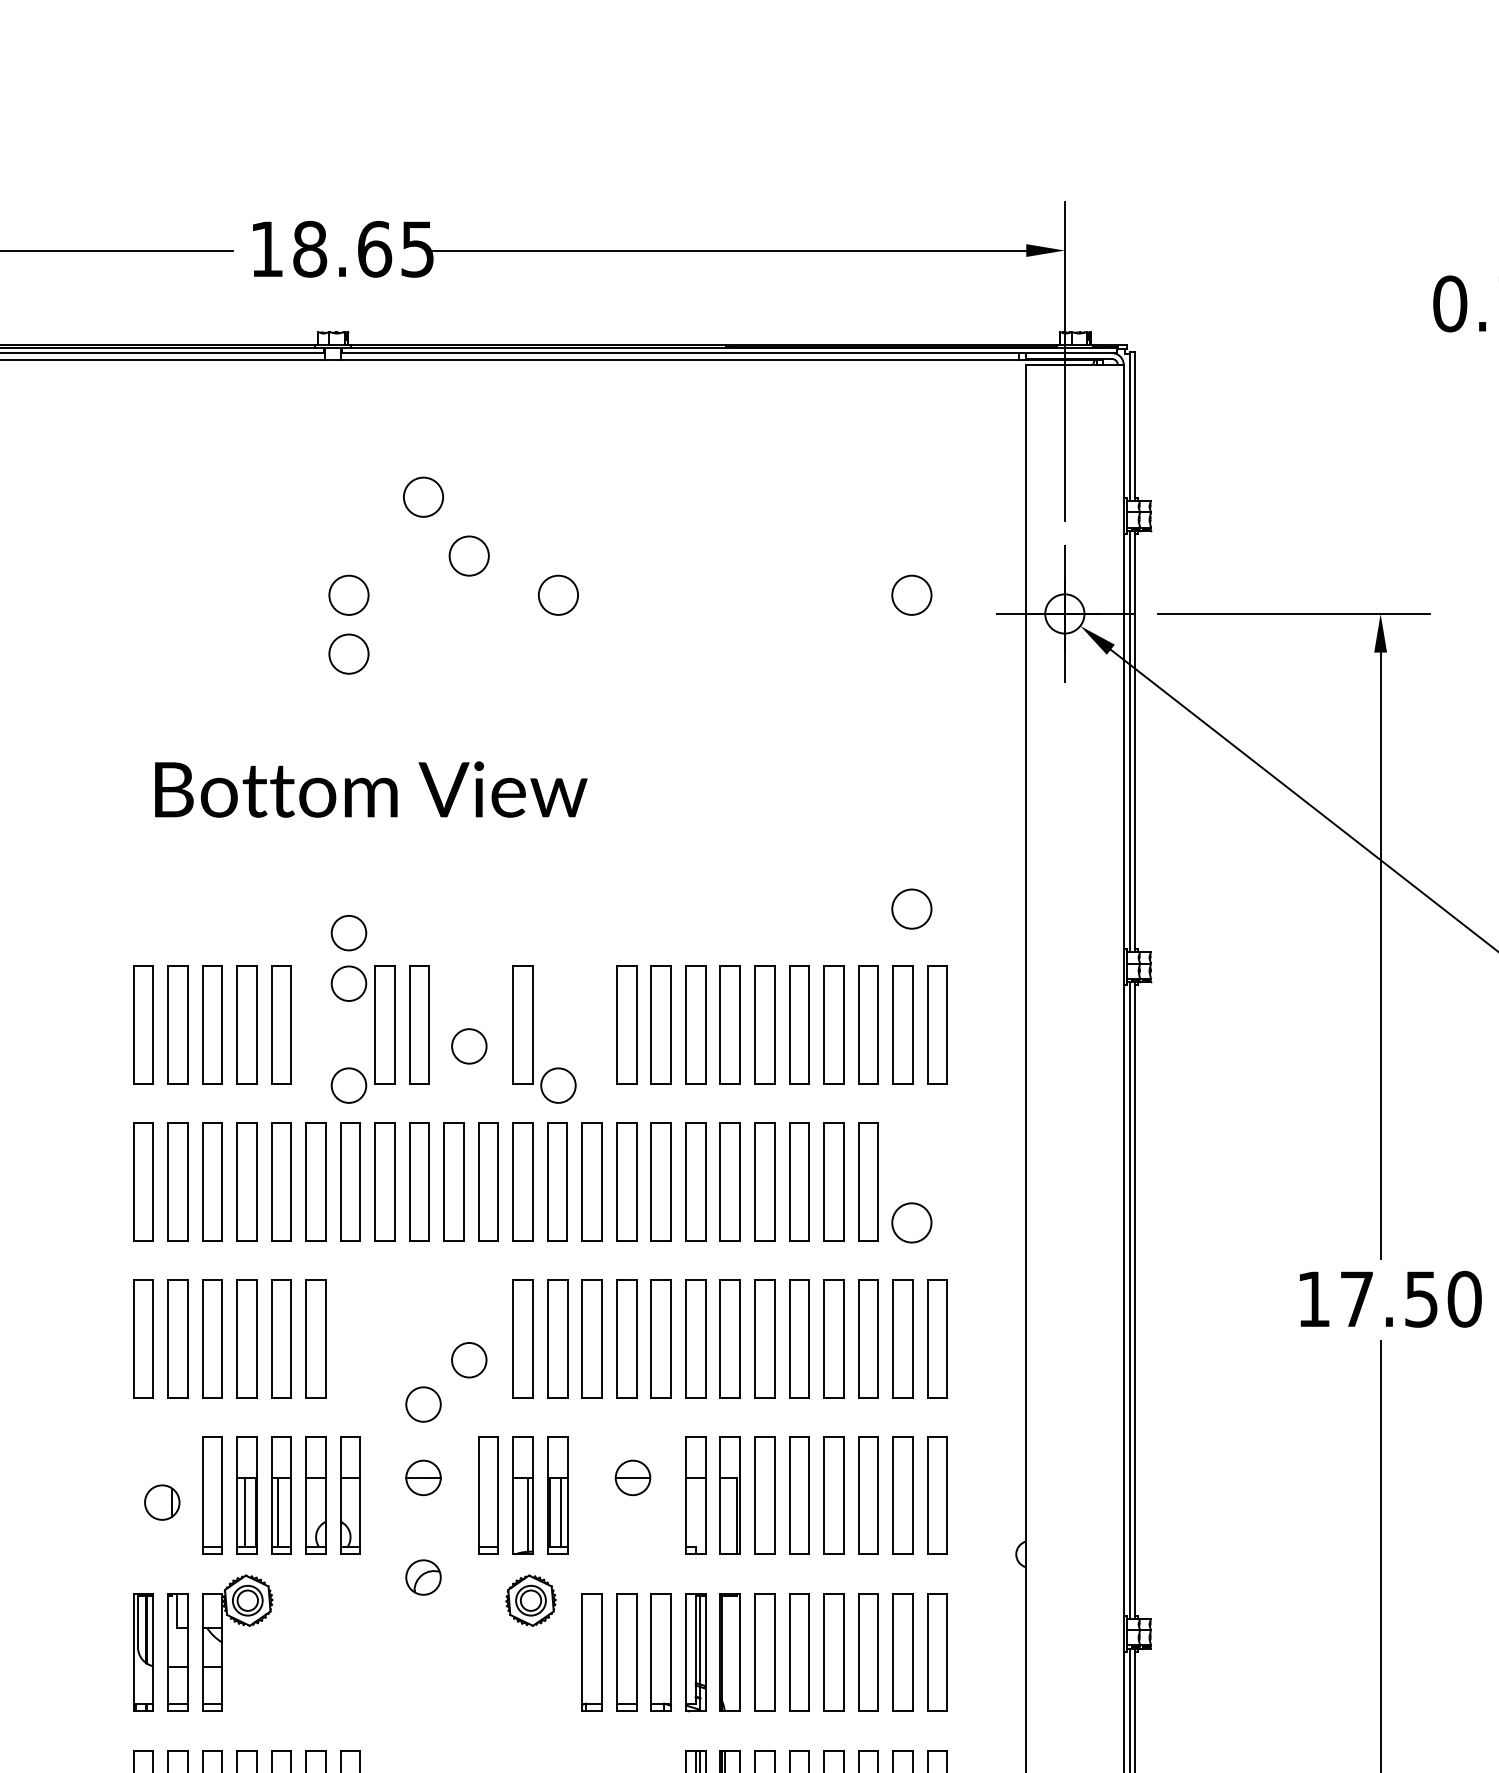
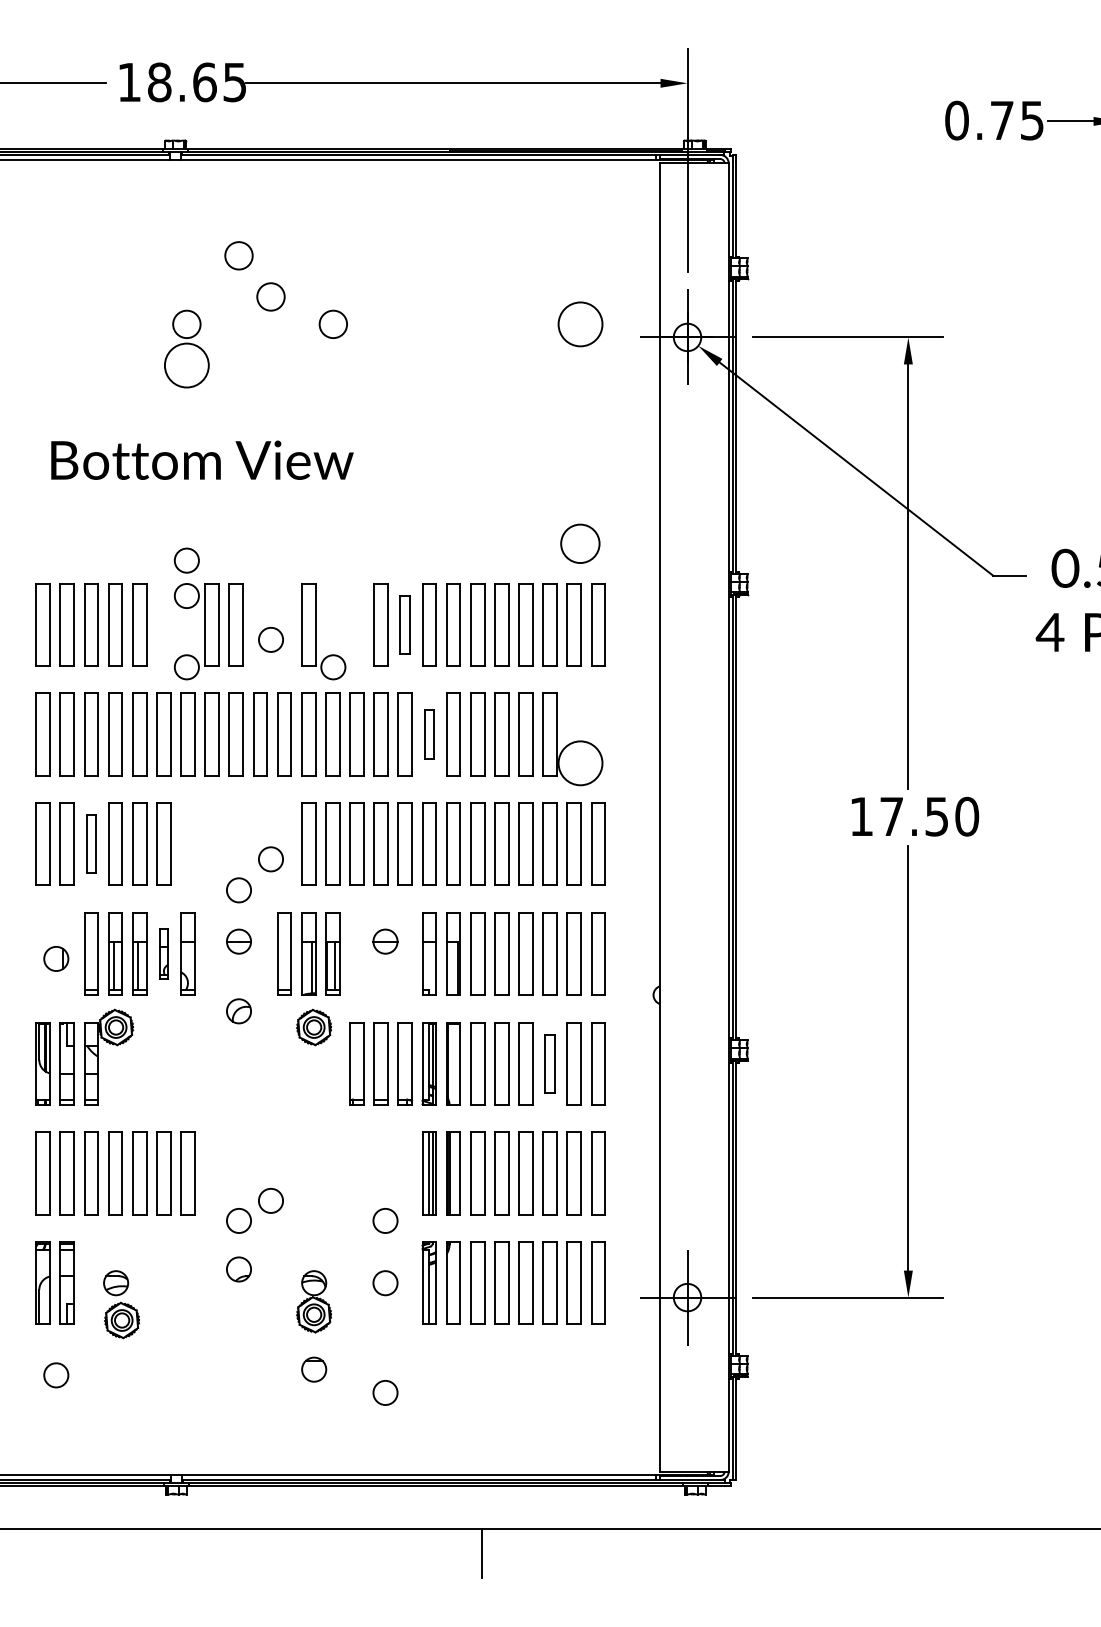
circle: (911, 595) -> (580, 324), size x1.6
circle: (348, 654) -> (186, 365), size x1.6
circle: (911, 908) -> (580, 543), size x1.4
part: (660, 1024) -> (404, 624), size x0.7
part: (695, 1181) -> (429, 734), size x0.6
circle: (911, 1223) -> (580, 763), size x1.6
part: (212, 1337) -> (91, 843), size x0.7
part: (315, 1494) -> (163, 953), size x0.6
part: (867, 1652) -> (549, 1063), size x0.7

